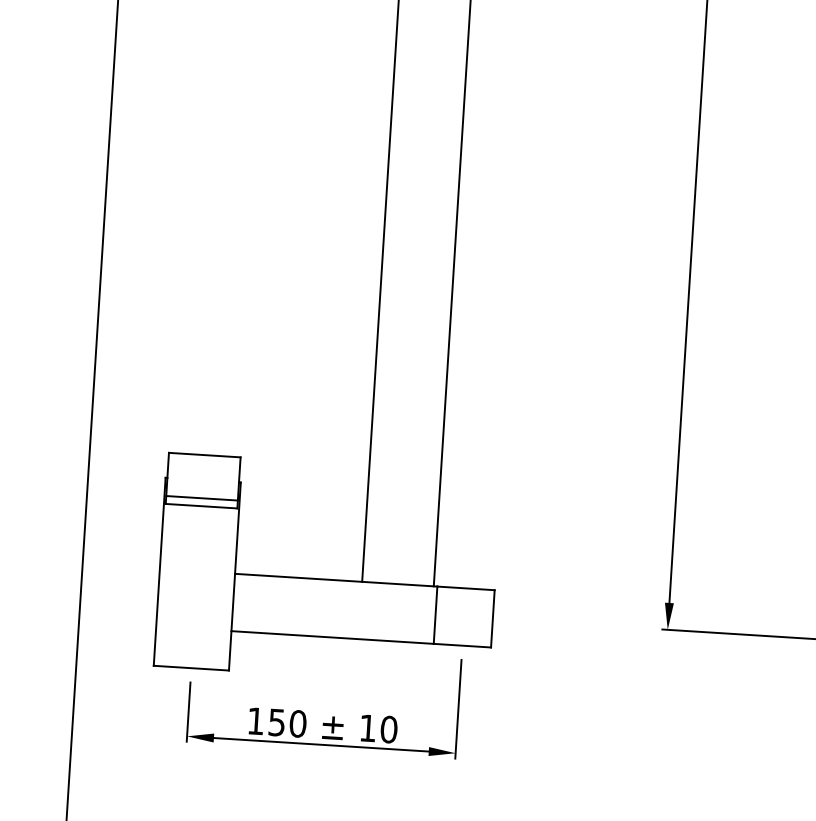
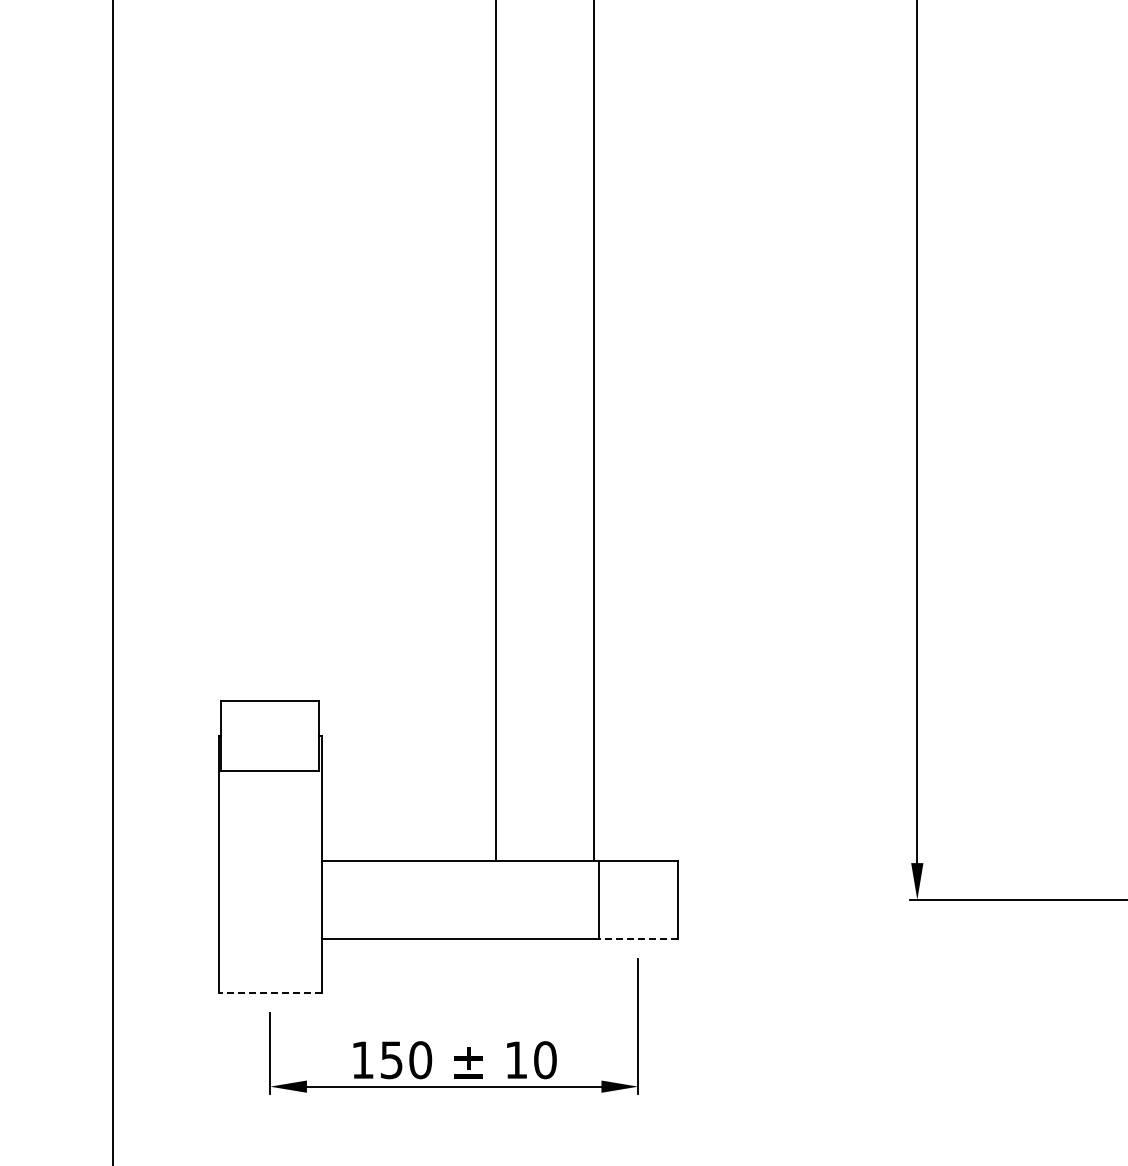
line: (202, 498) -> (270, 760), removed
line: (461, 645) -> (637, 939), solid -> dashed
line: (191, 668) -> (270, 993), solid -> dashed

